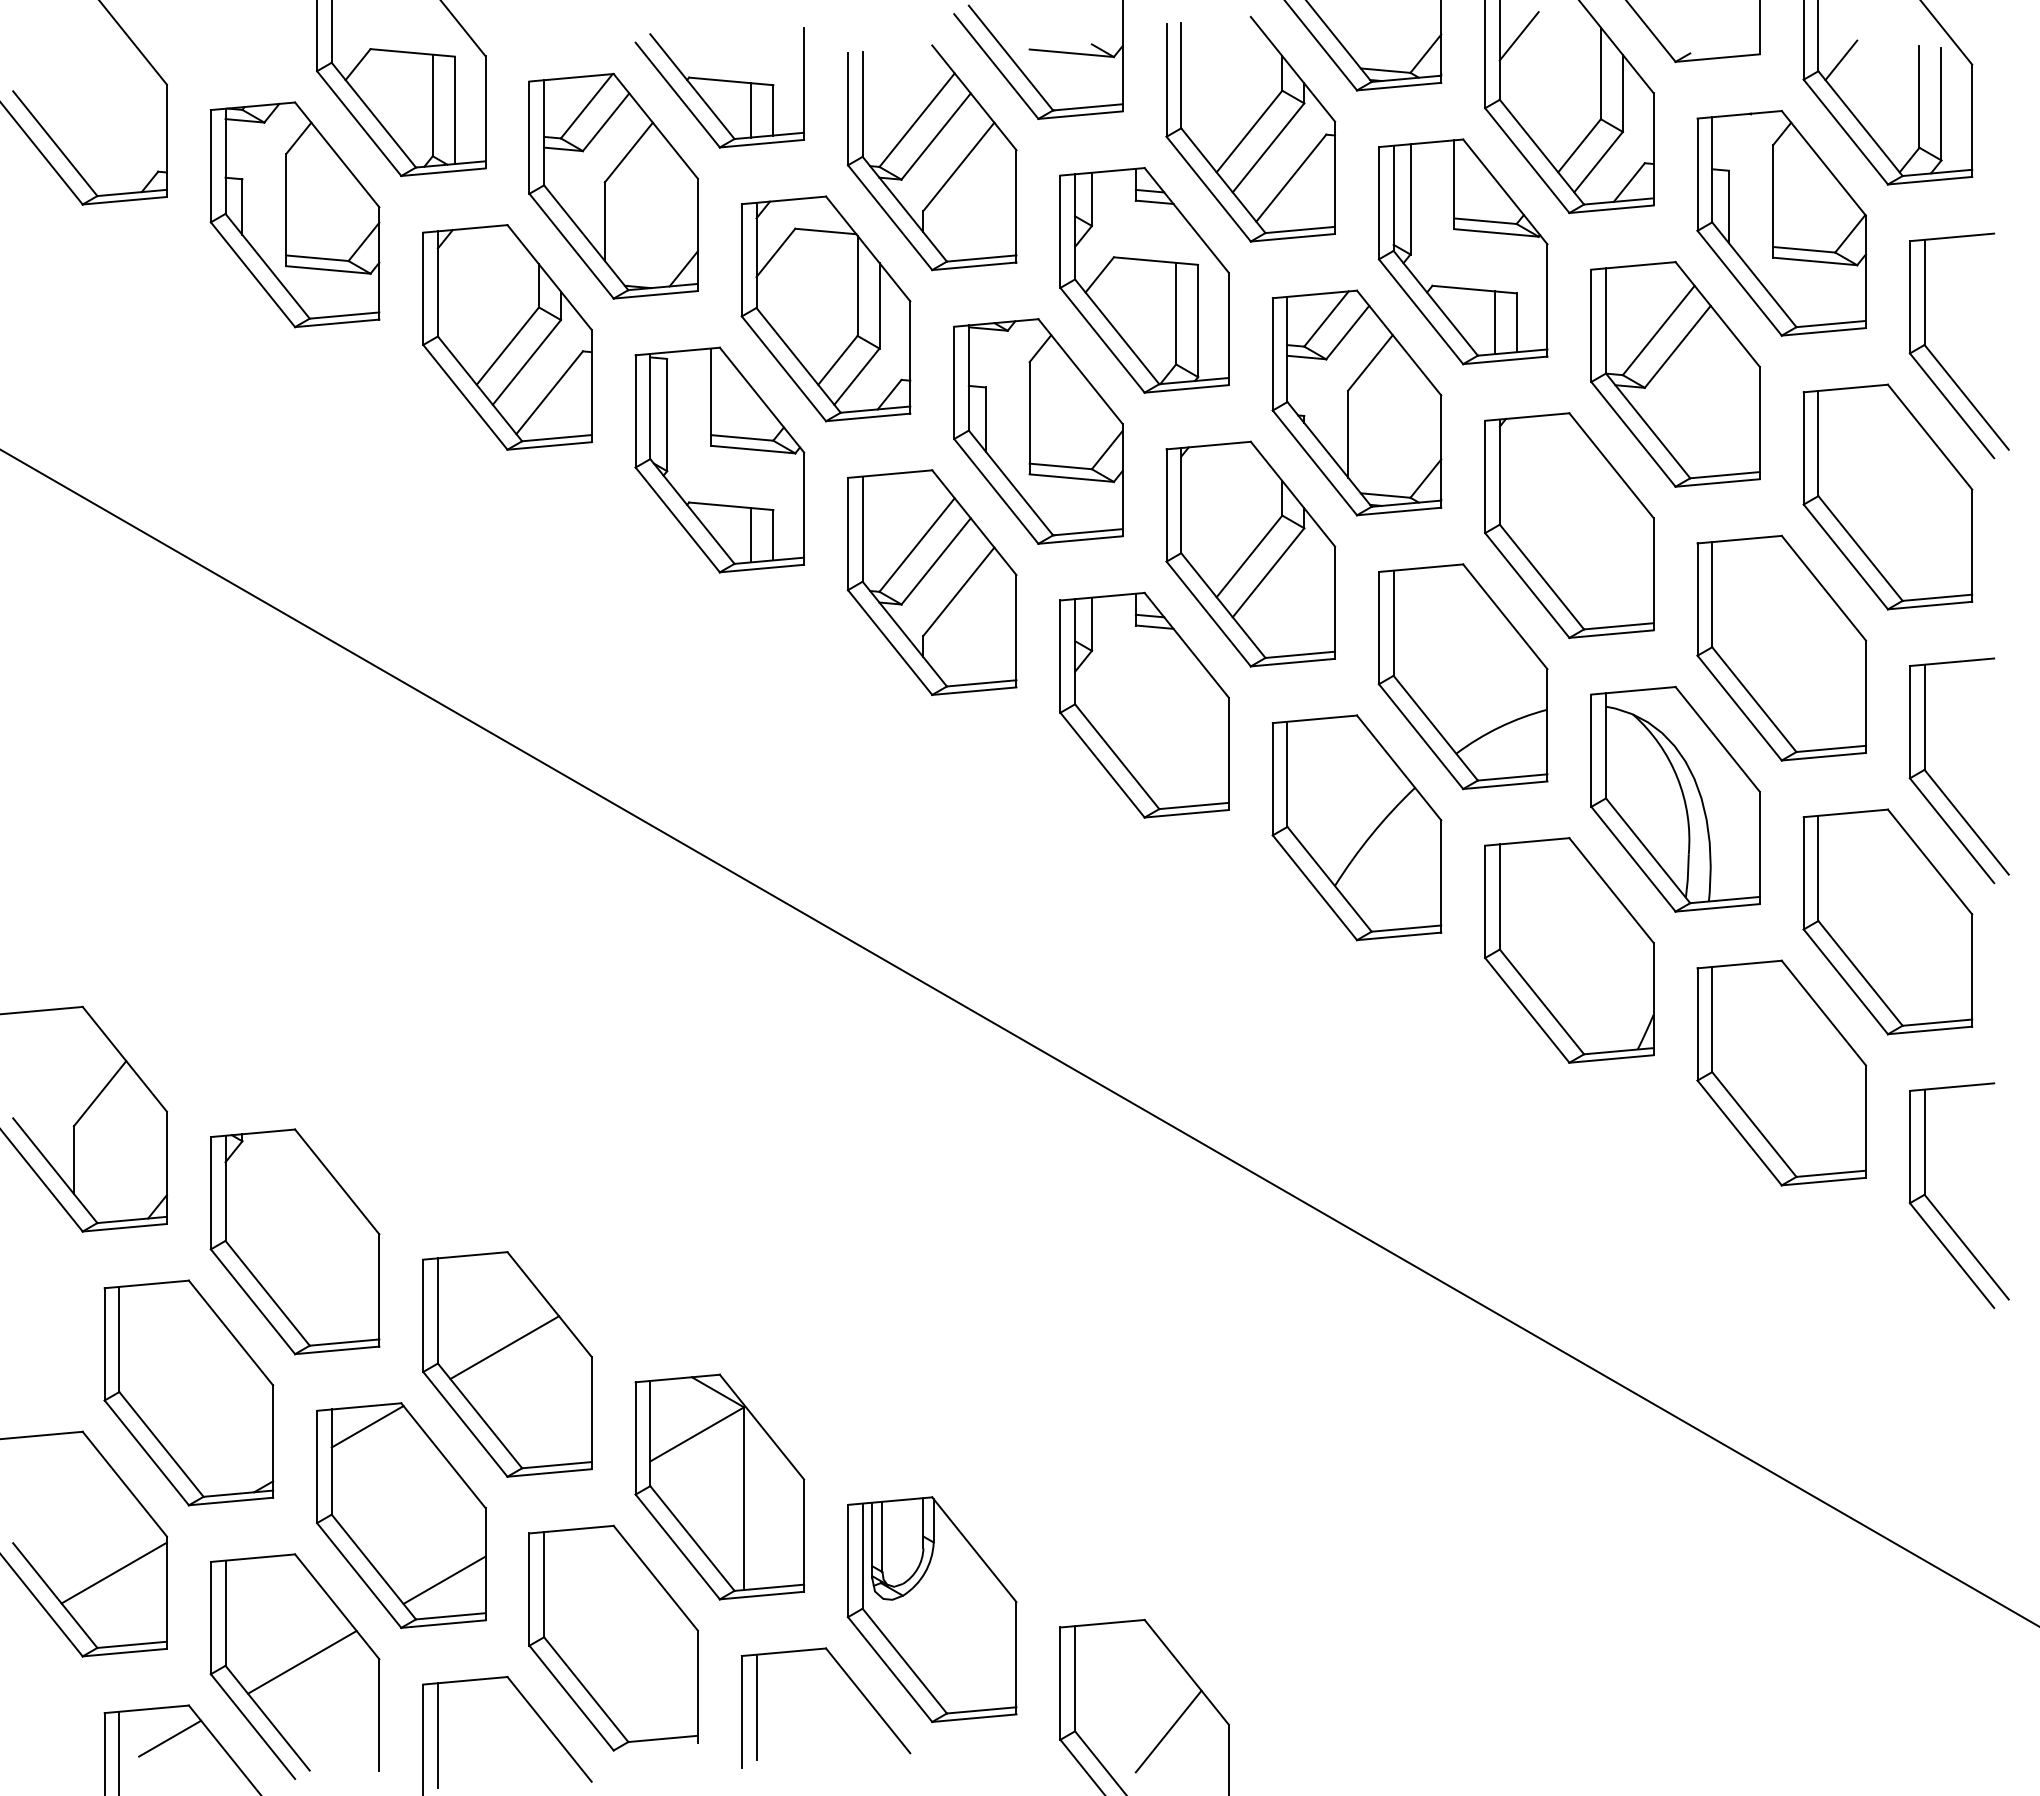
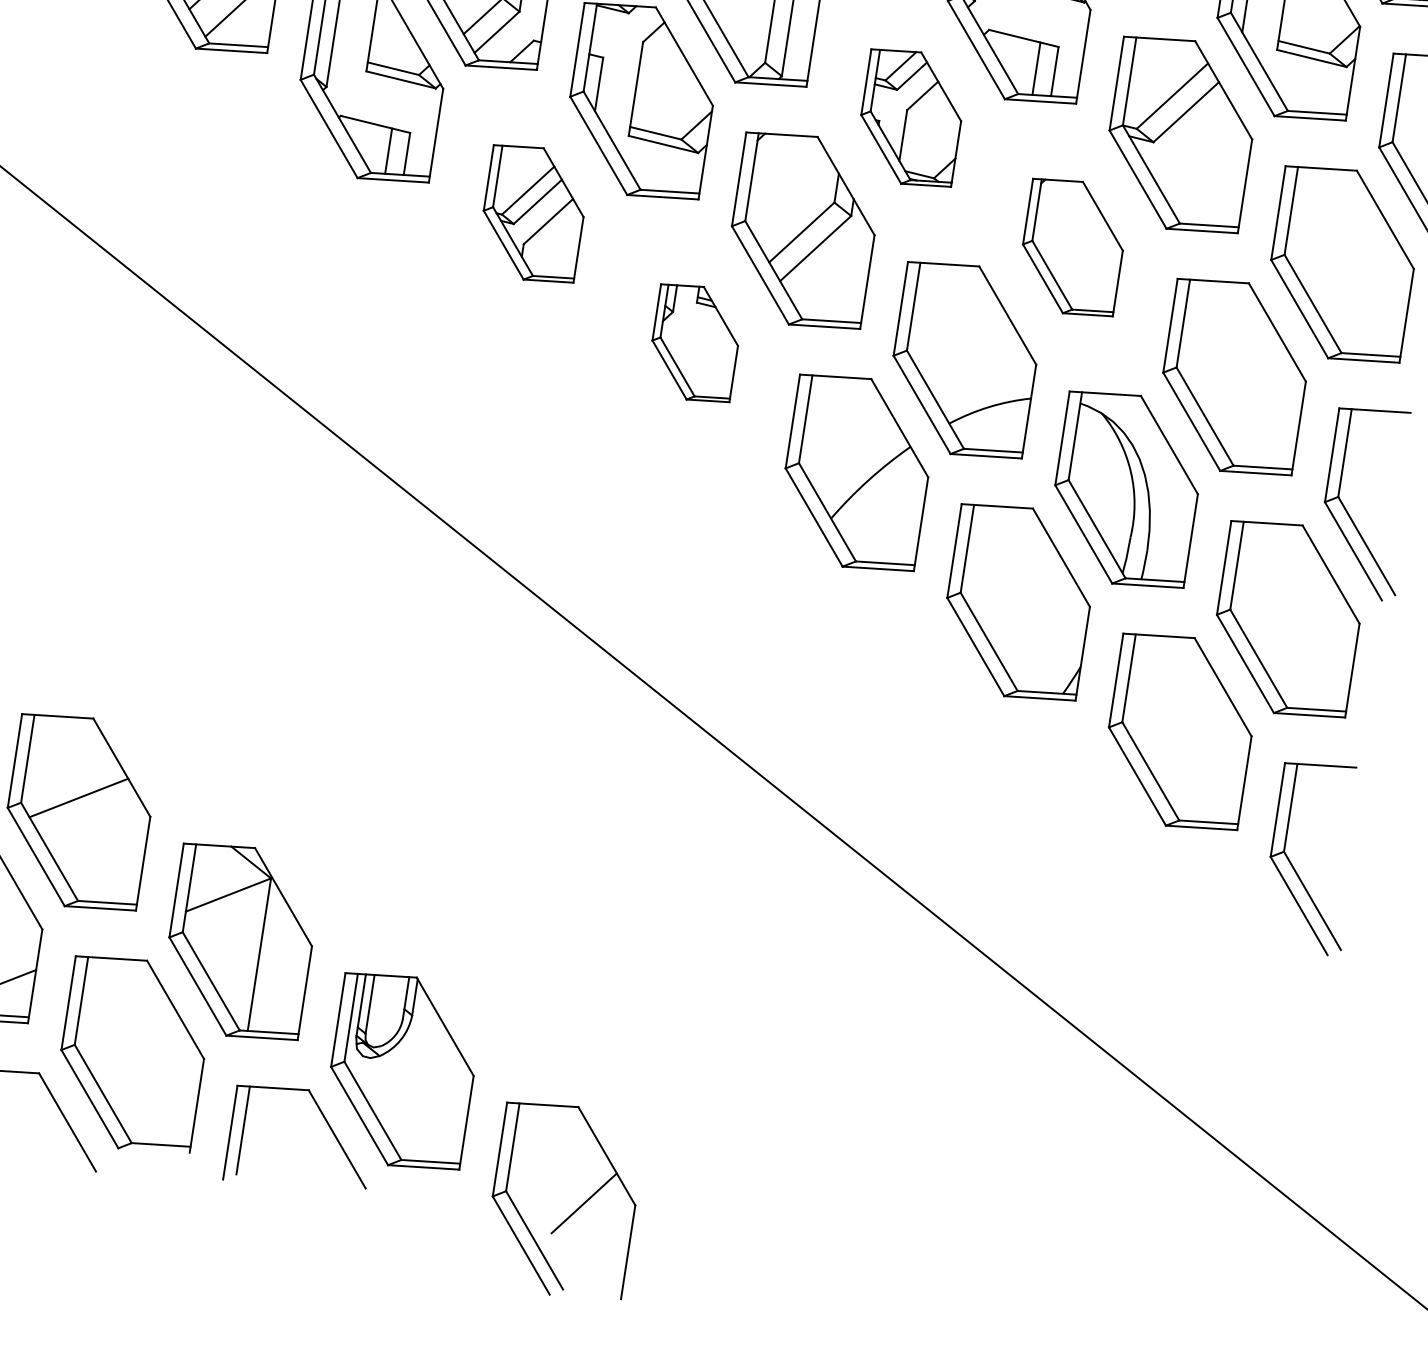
part: (1356, 402) -> (910, 117), size x0.7
part: (1569, 525) -> (1073, 247), size x0.7
part: (932, 582) -> (533, 213), size x0.7
part: (1144, 704) -> (695, 342), size x0.6

